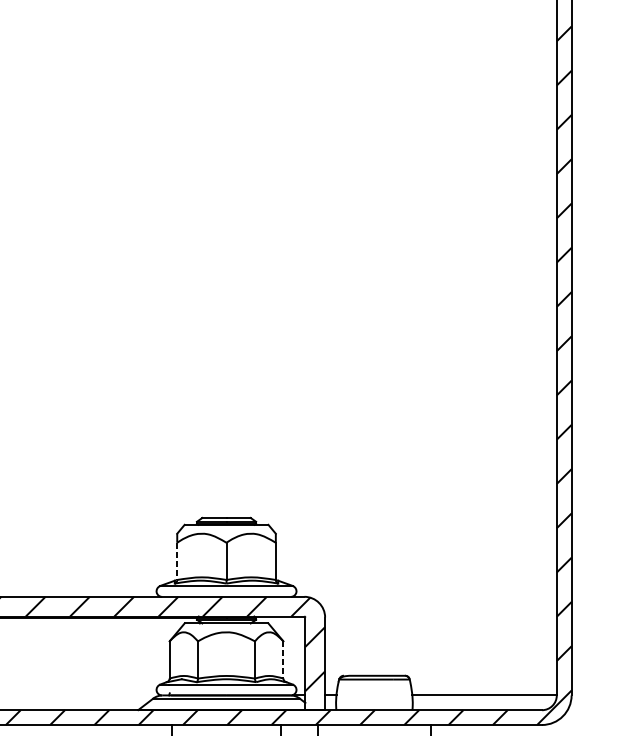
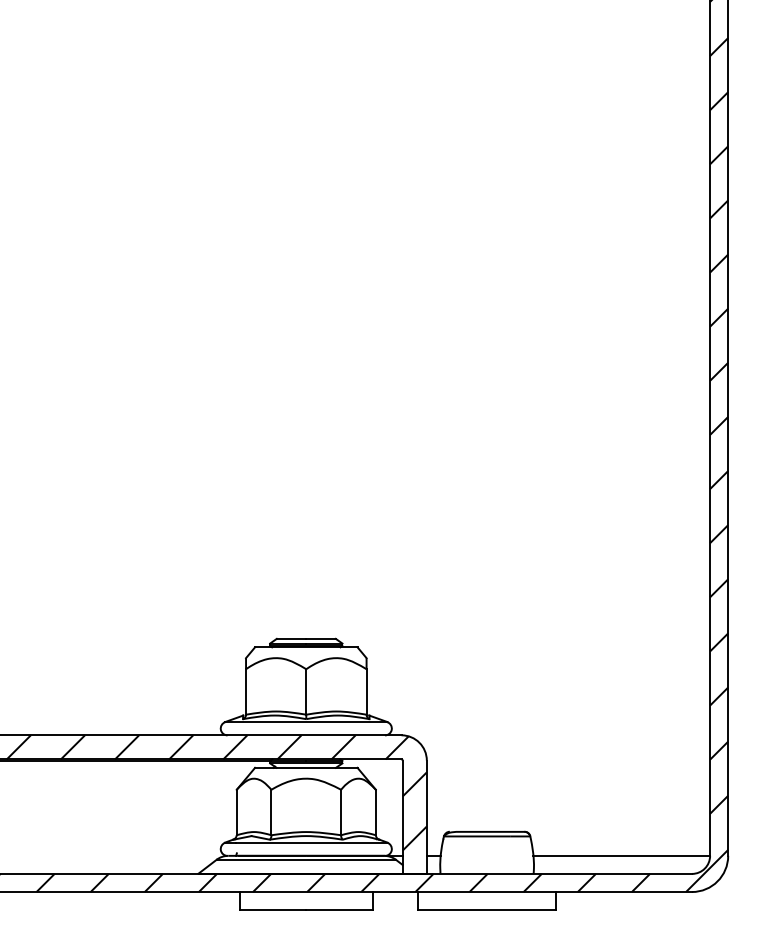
line: (177, 560) -> (246, 691), dashed -> solid
line: (283, 659) -> (375, 812), dashed -> solid

